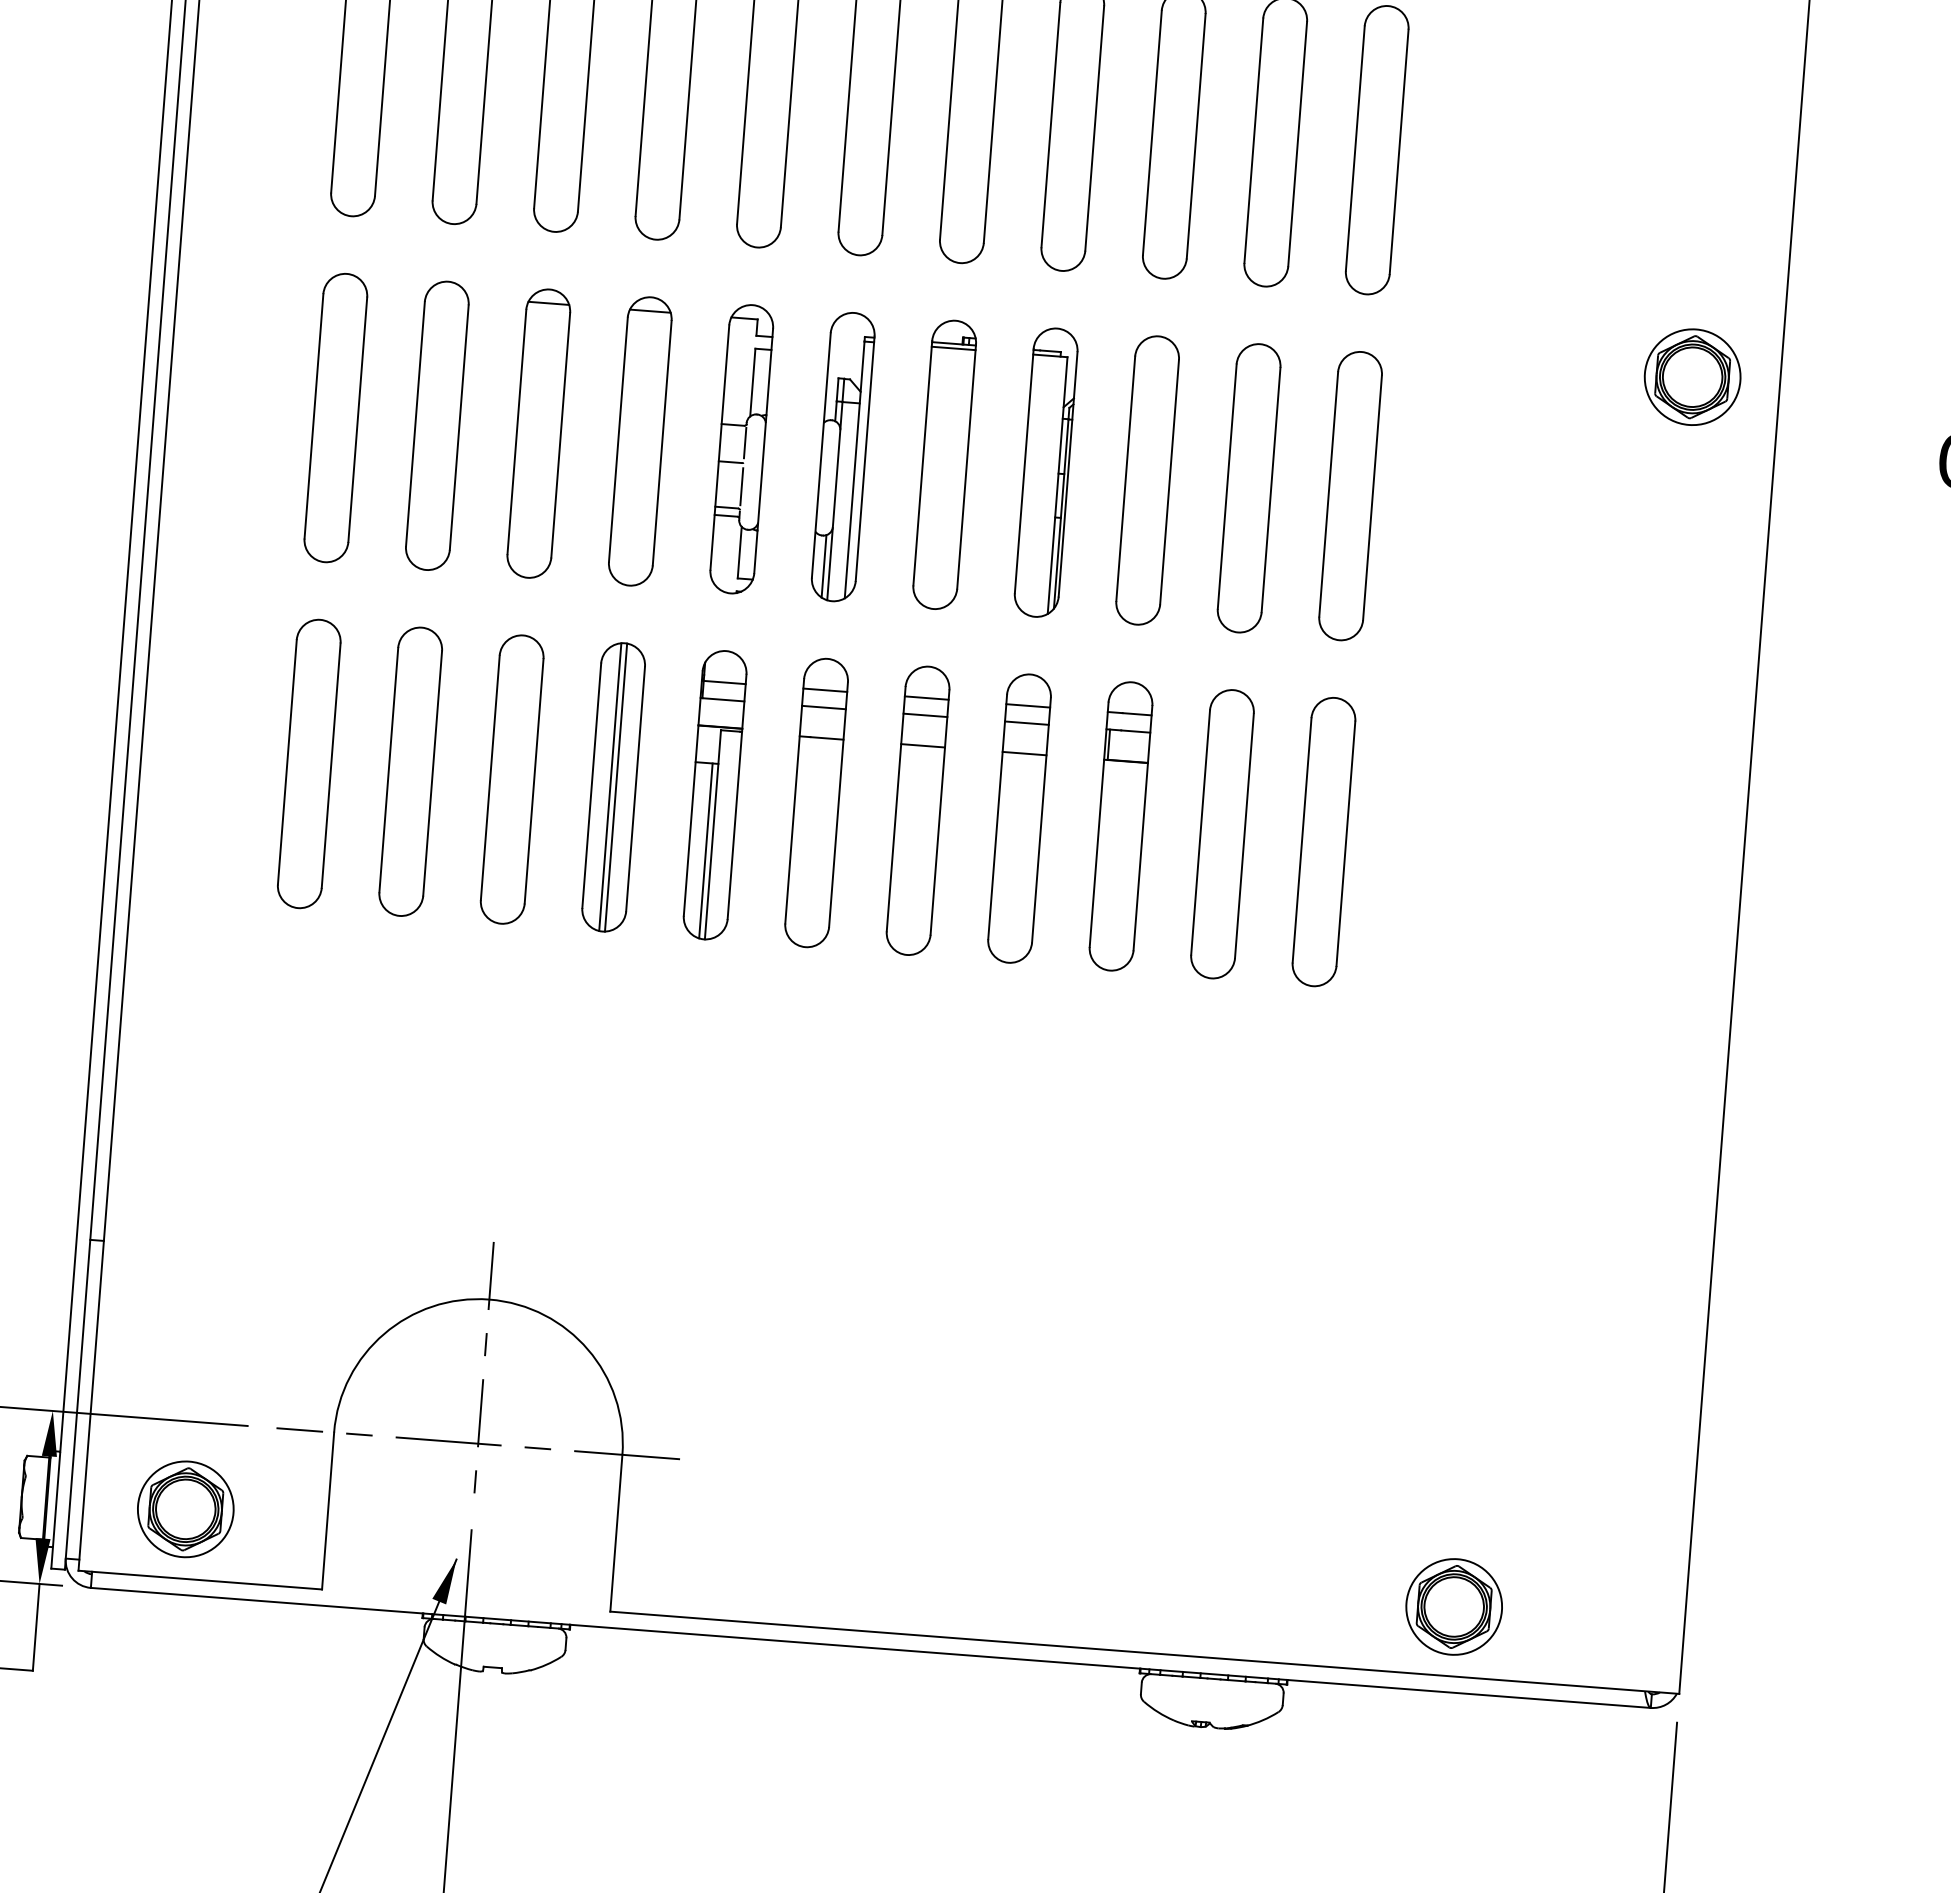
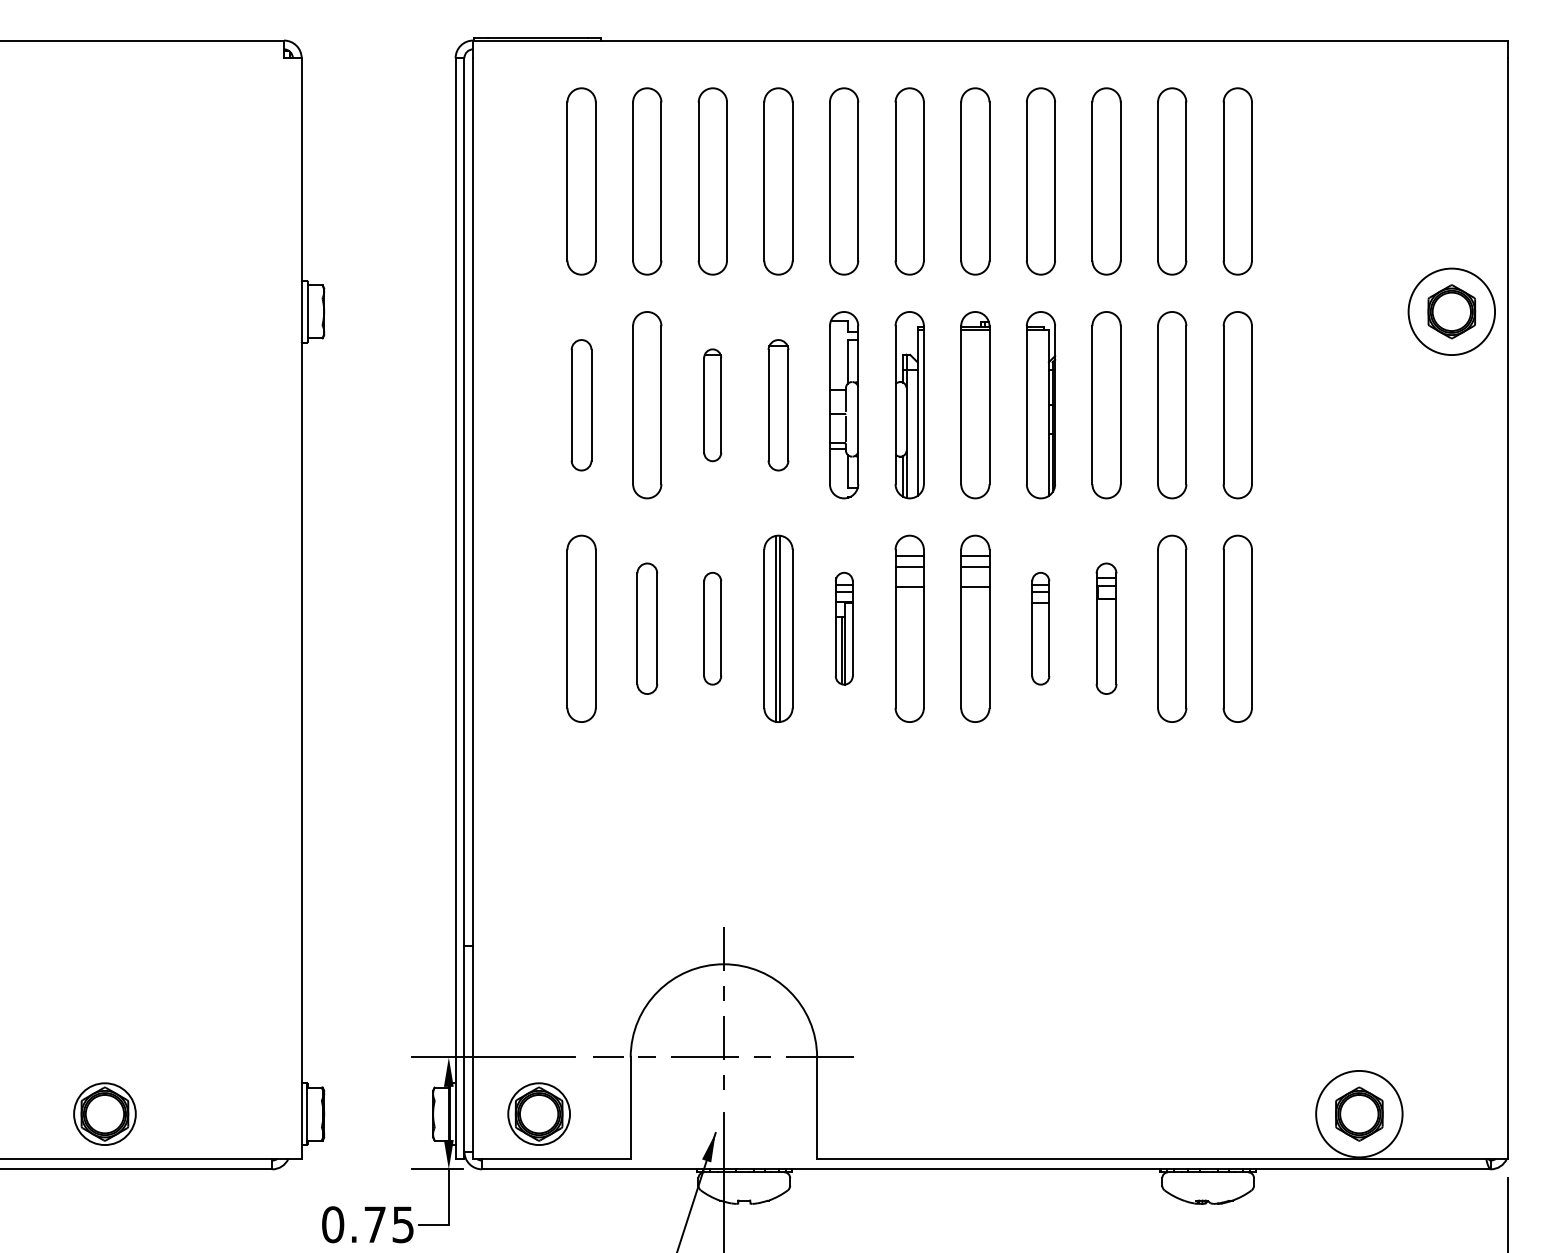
circle: (1692, 376) -> (1451, 311), size x1.4
part: (335, 418) -> (581, 405), size x0.7
part: (538, 434) -> (712, 405), size x0.6
part: (640, 441) -> (778, 405), size x0.7
part: (411, 771) -> (647, 628), size x0.7
part: (511, 778) -> (712, 628), size x0.6
part: (715, 794) -> (844, 628), size x0.6
part: (1018, 817) -> (1040, 628), size x0.6
part: (1120, 825) -> (1106, 628), size x0.7
circle: (1454, 1607) -> (1359, 1114), size x1.4

